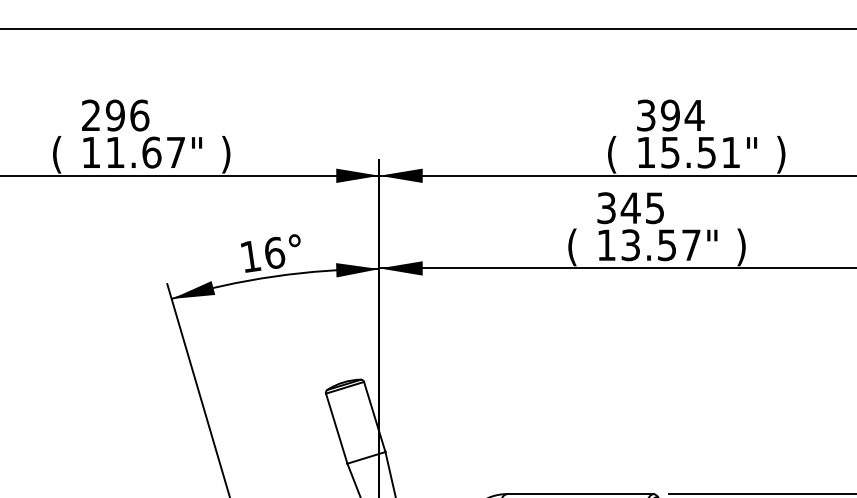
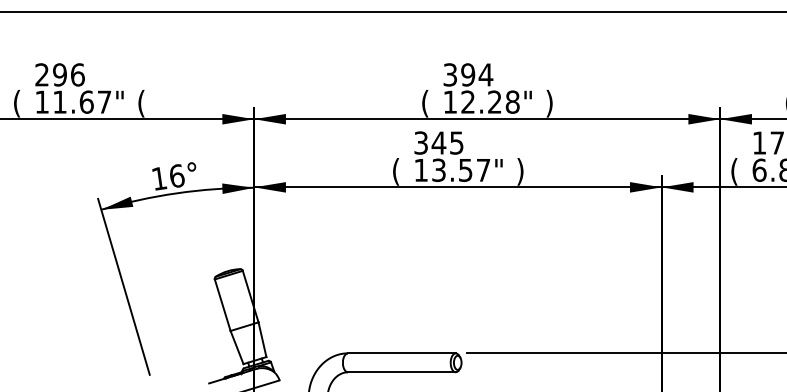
text: (700, 151) -> (490, 101), 15.51" -> 12.28"
text: (226, 154) -> (141, 103), ) -> (

